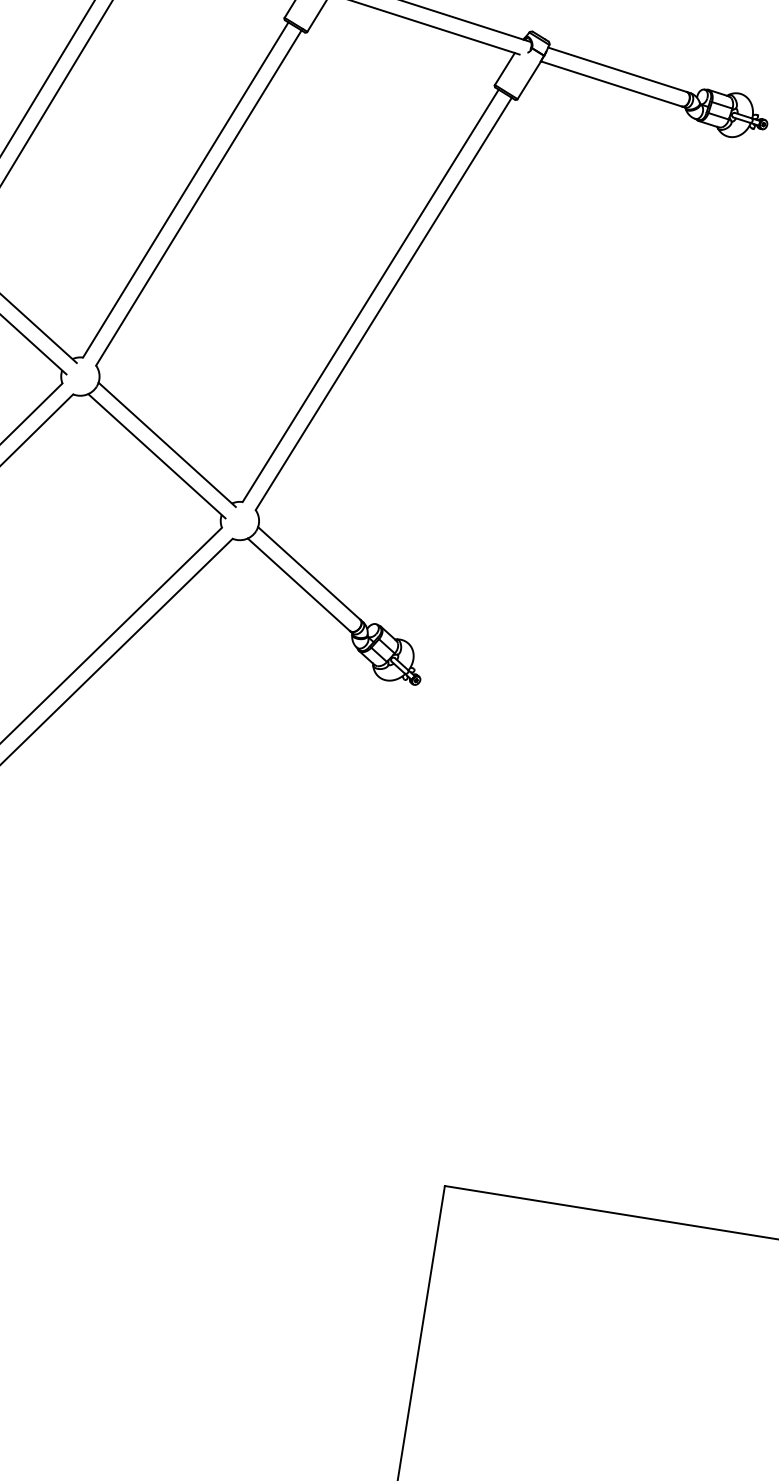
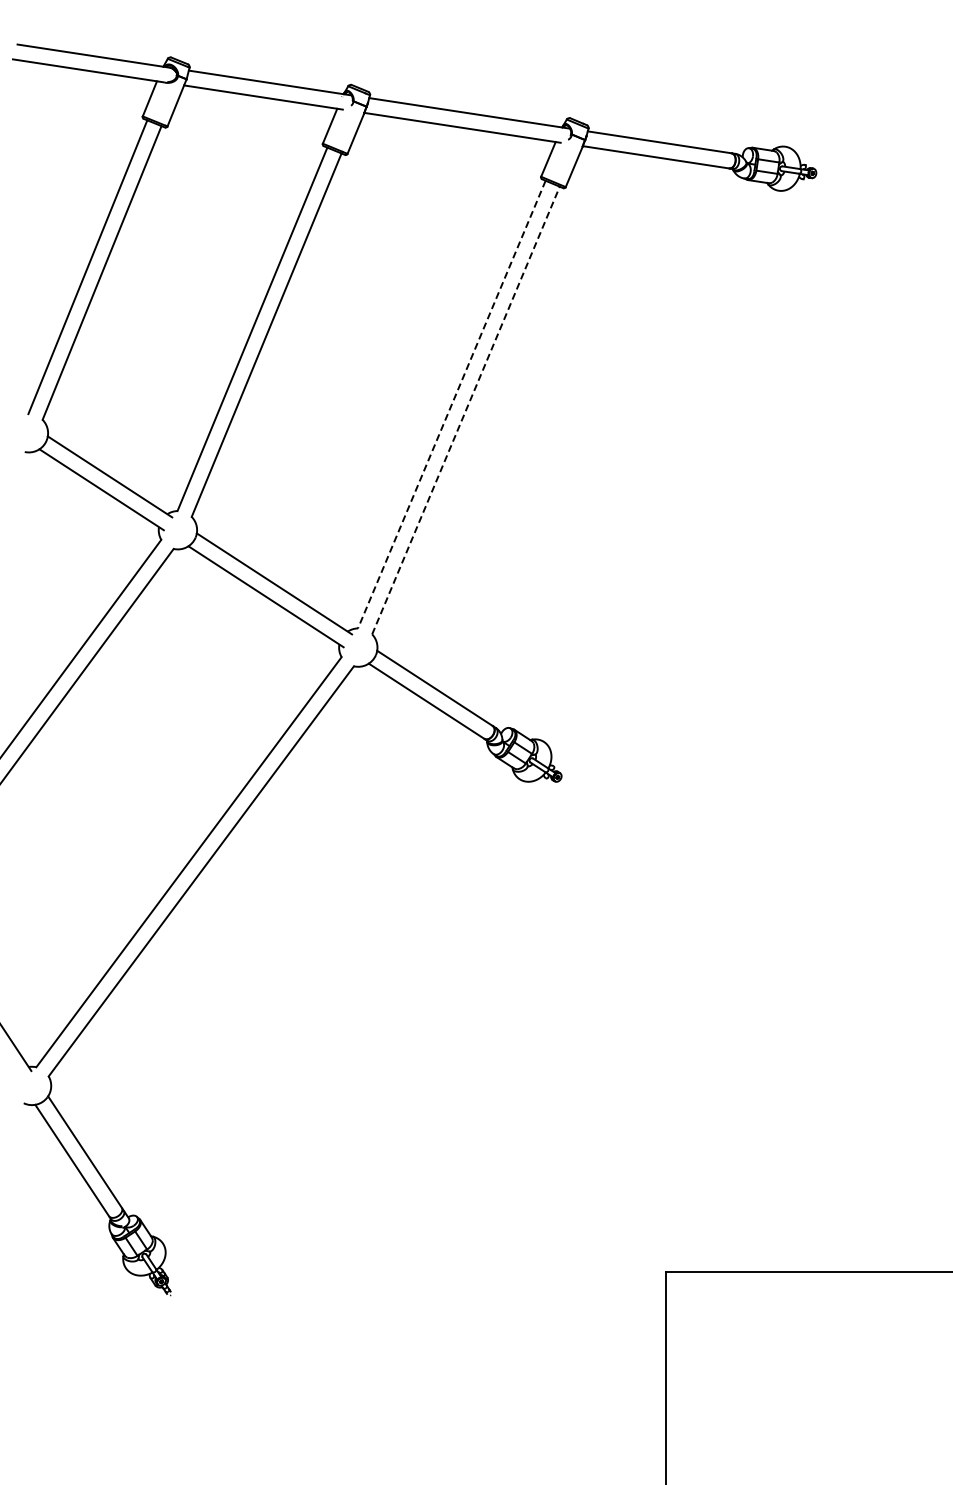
line: (370, 295) -> (451, 404), solid -> dashed
line: (384, 303) -> (466, 410), solid -> dashed

